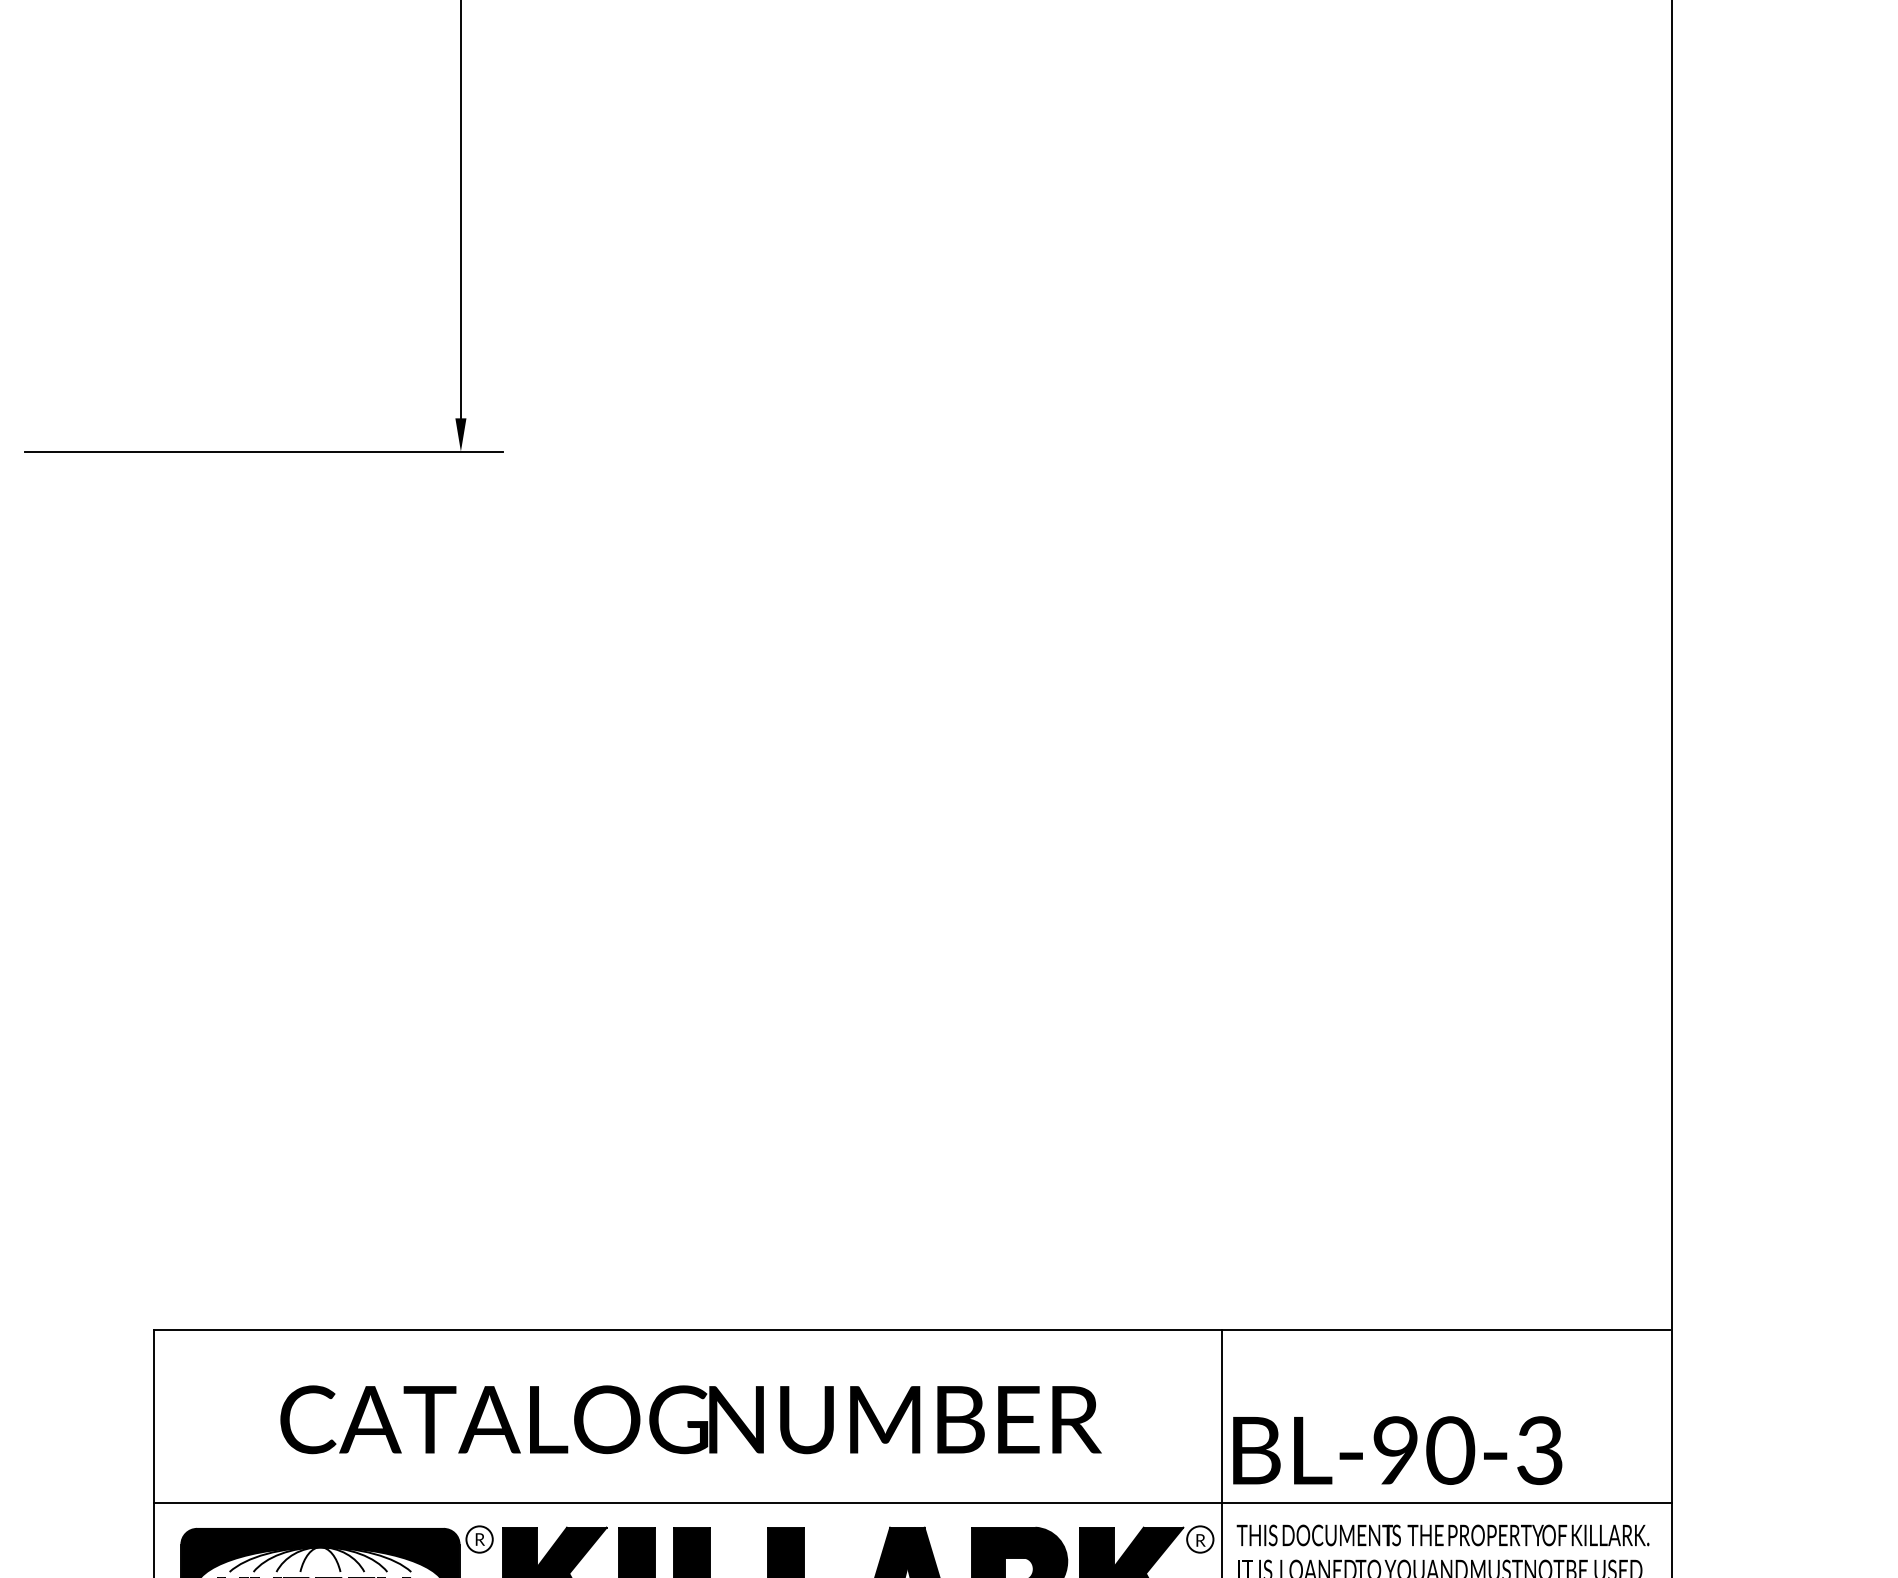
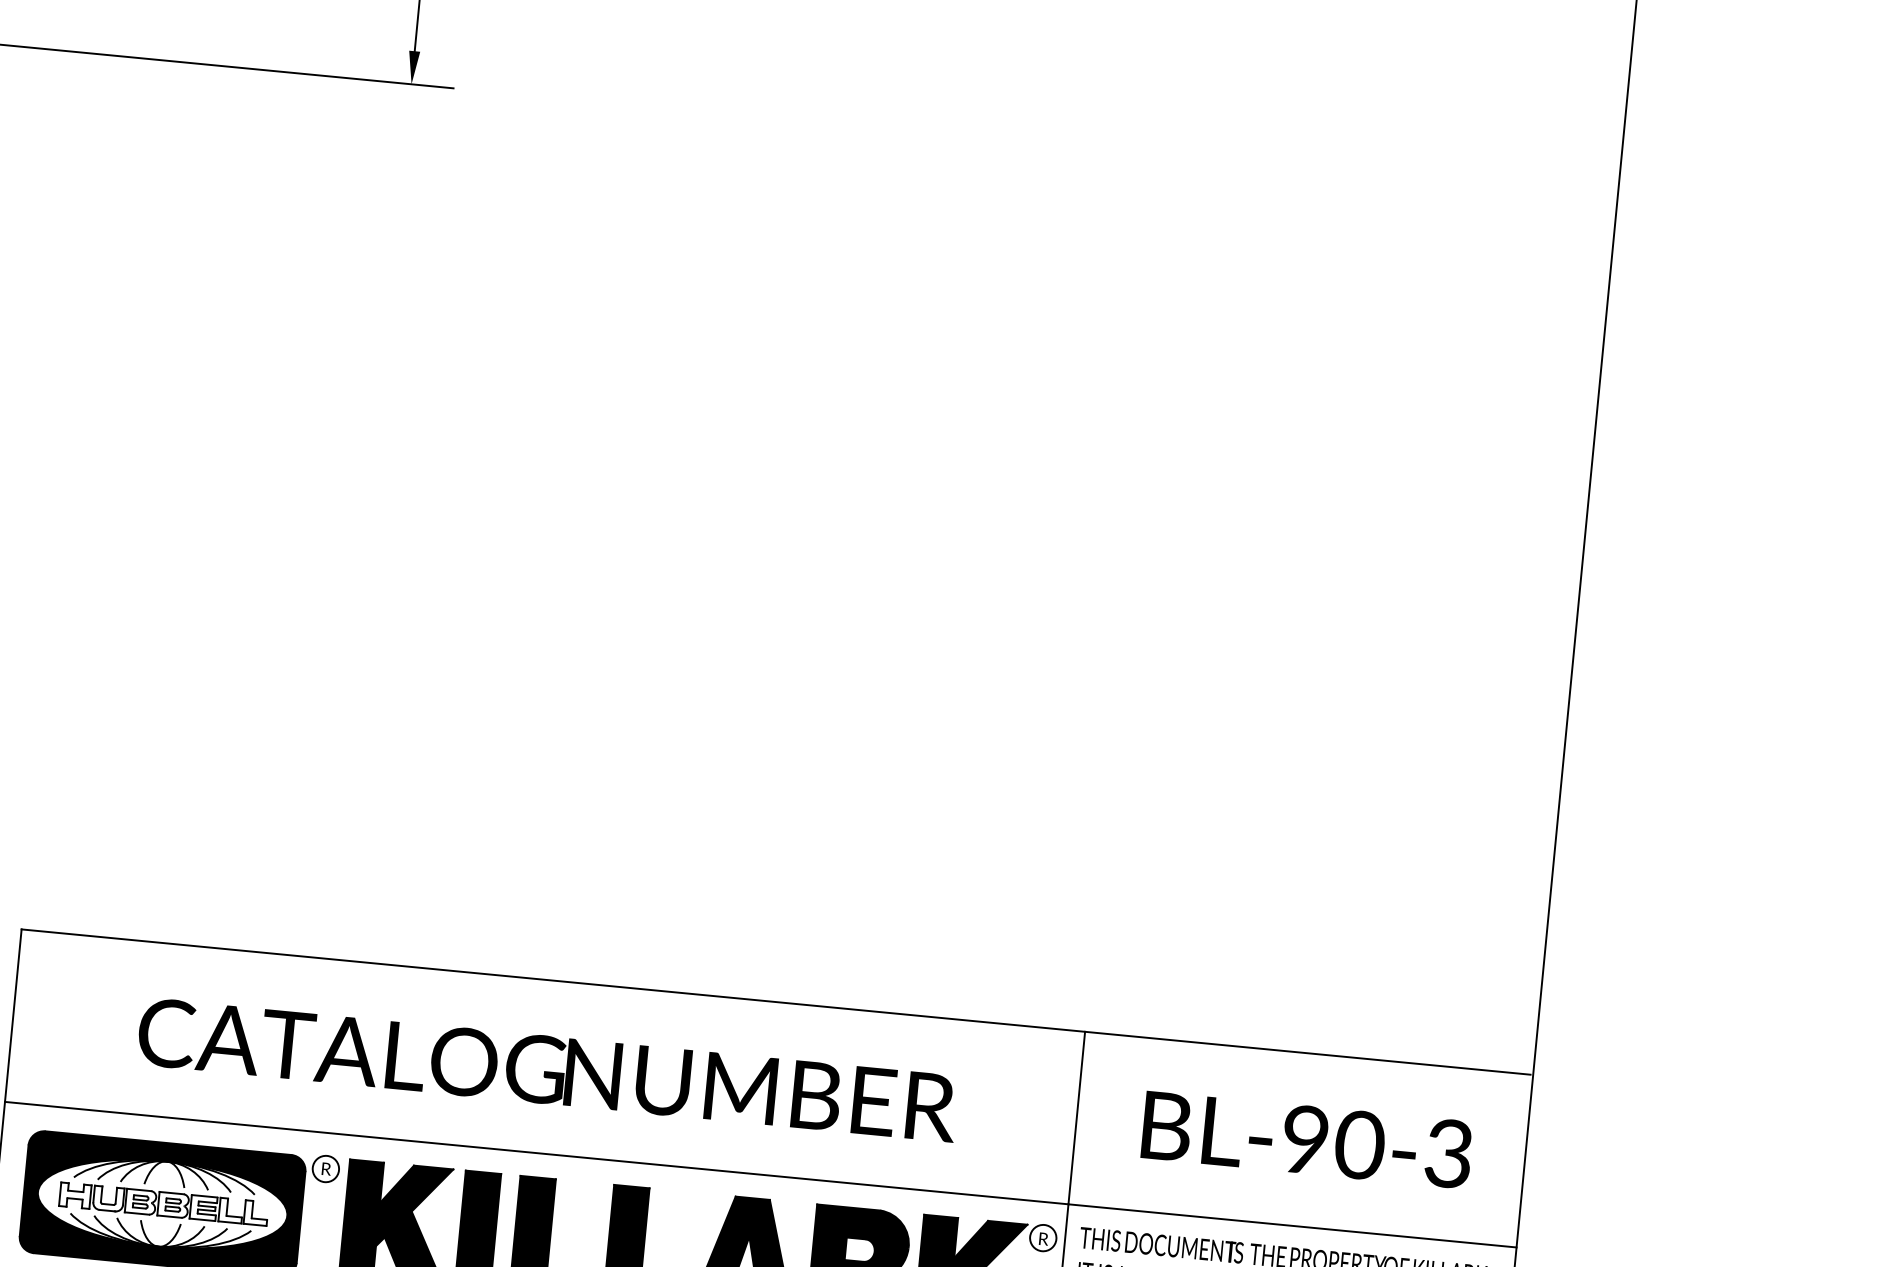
text: (1397, 1450) -> (1307, 1139), moved

